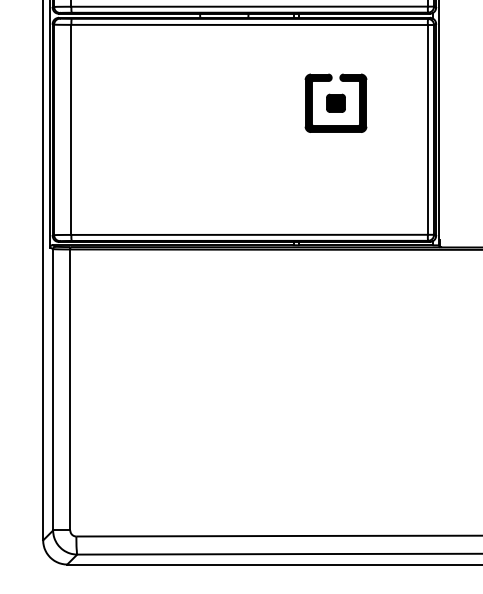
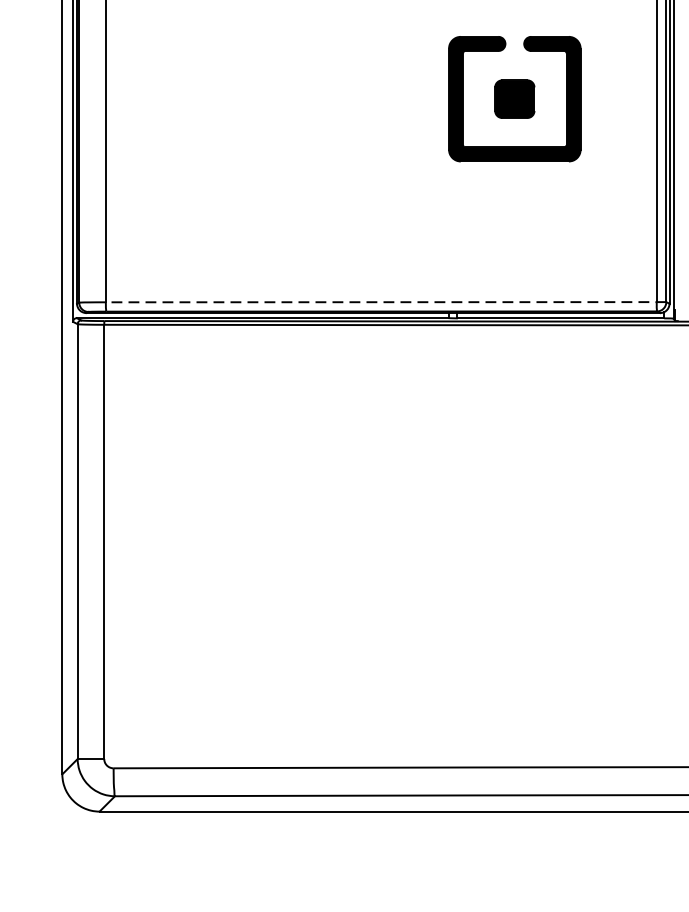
part: (335, 102) -> (514, 97), size x1.4
line: (252, 234) -> (385, 301), solid -> dashed

